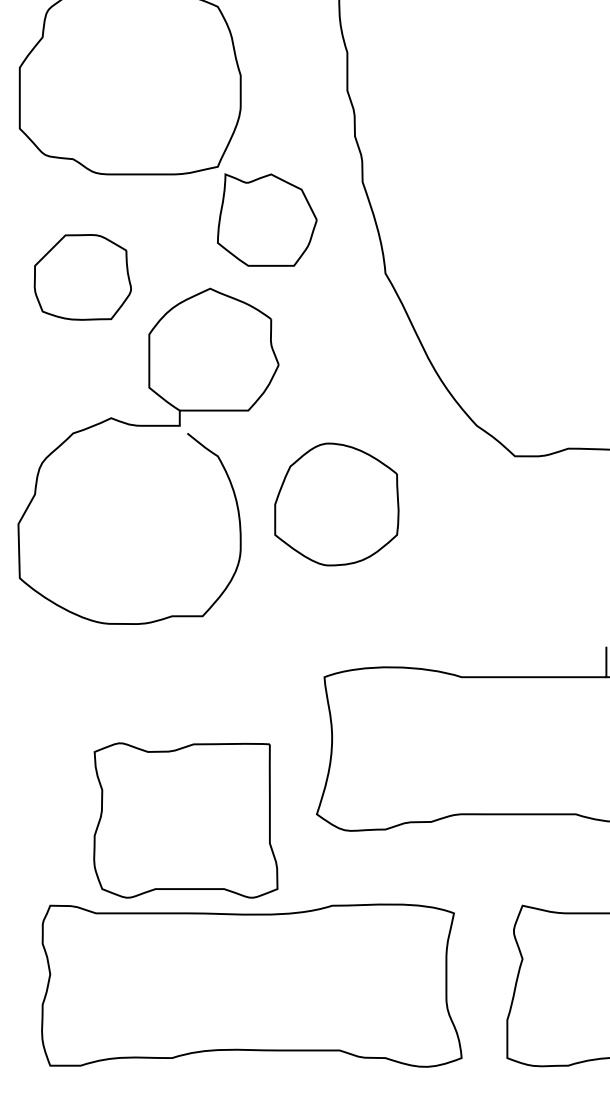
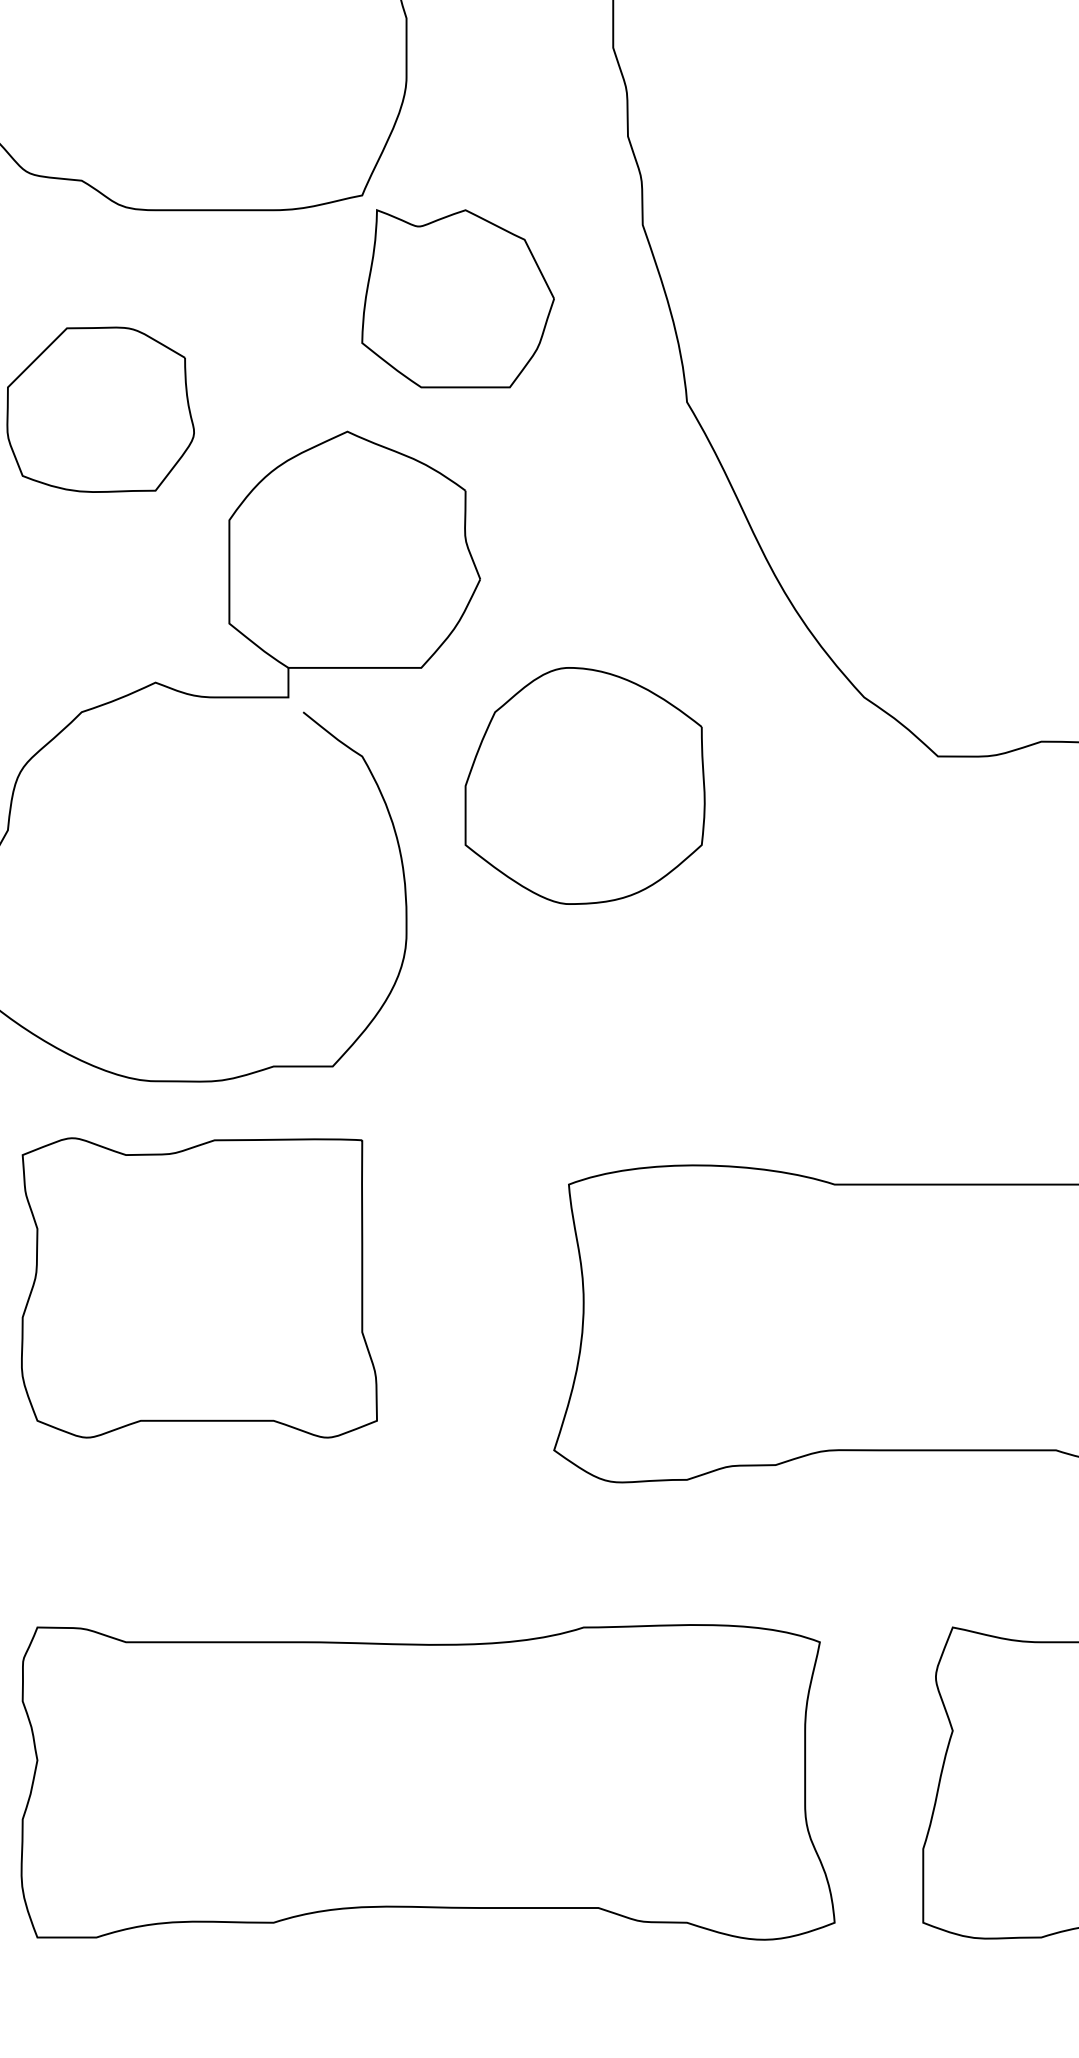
part: (336, 504) -> (584, 785), moved
part: (185, 820) -> (198, 1287), moved

